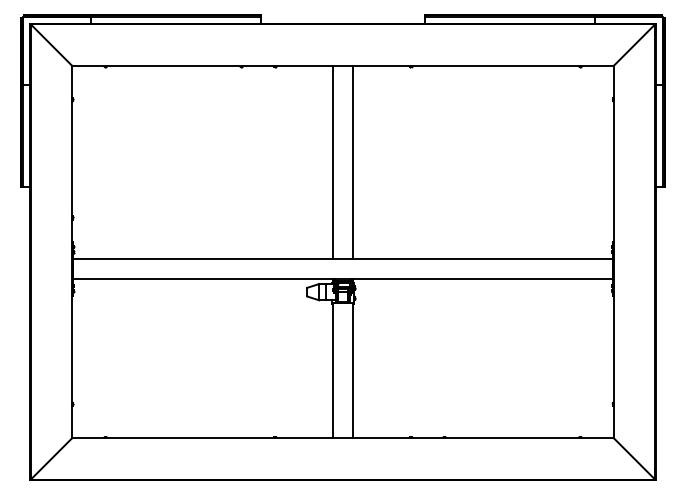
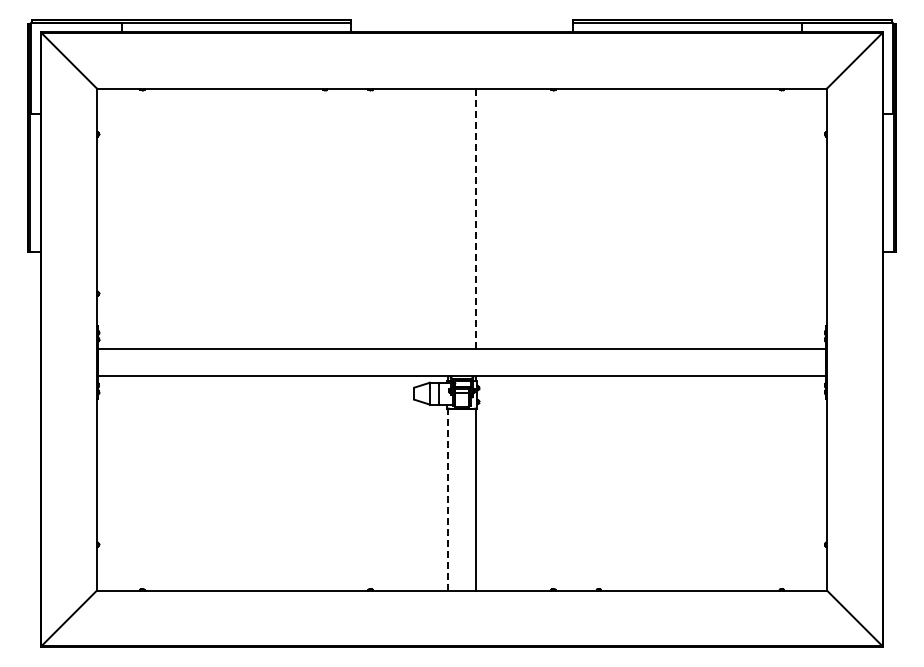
line: (332, 162) -> (448, 218), removed
line: (353, 162) -> (475, 218), solid -> dashed
line: (332, 370) -> (448, 499), solid -> dashed

